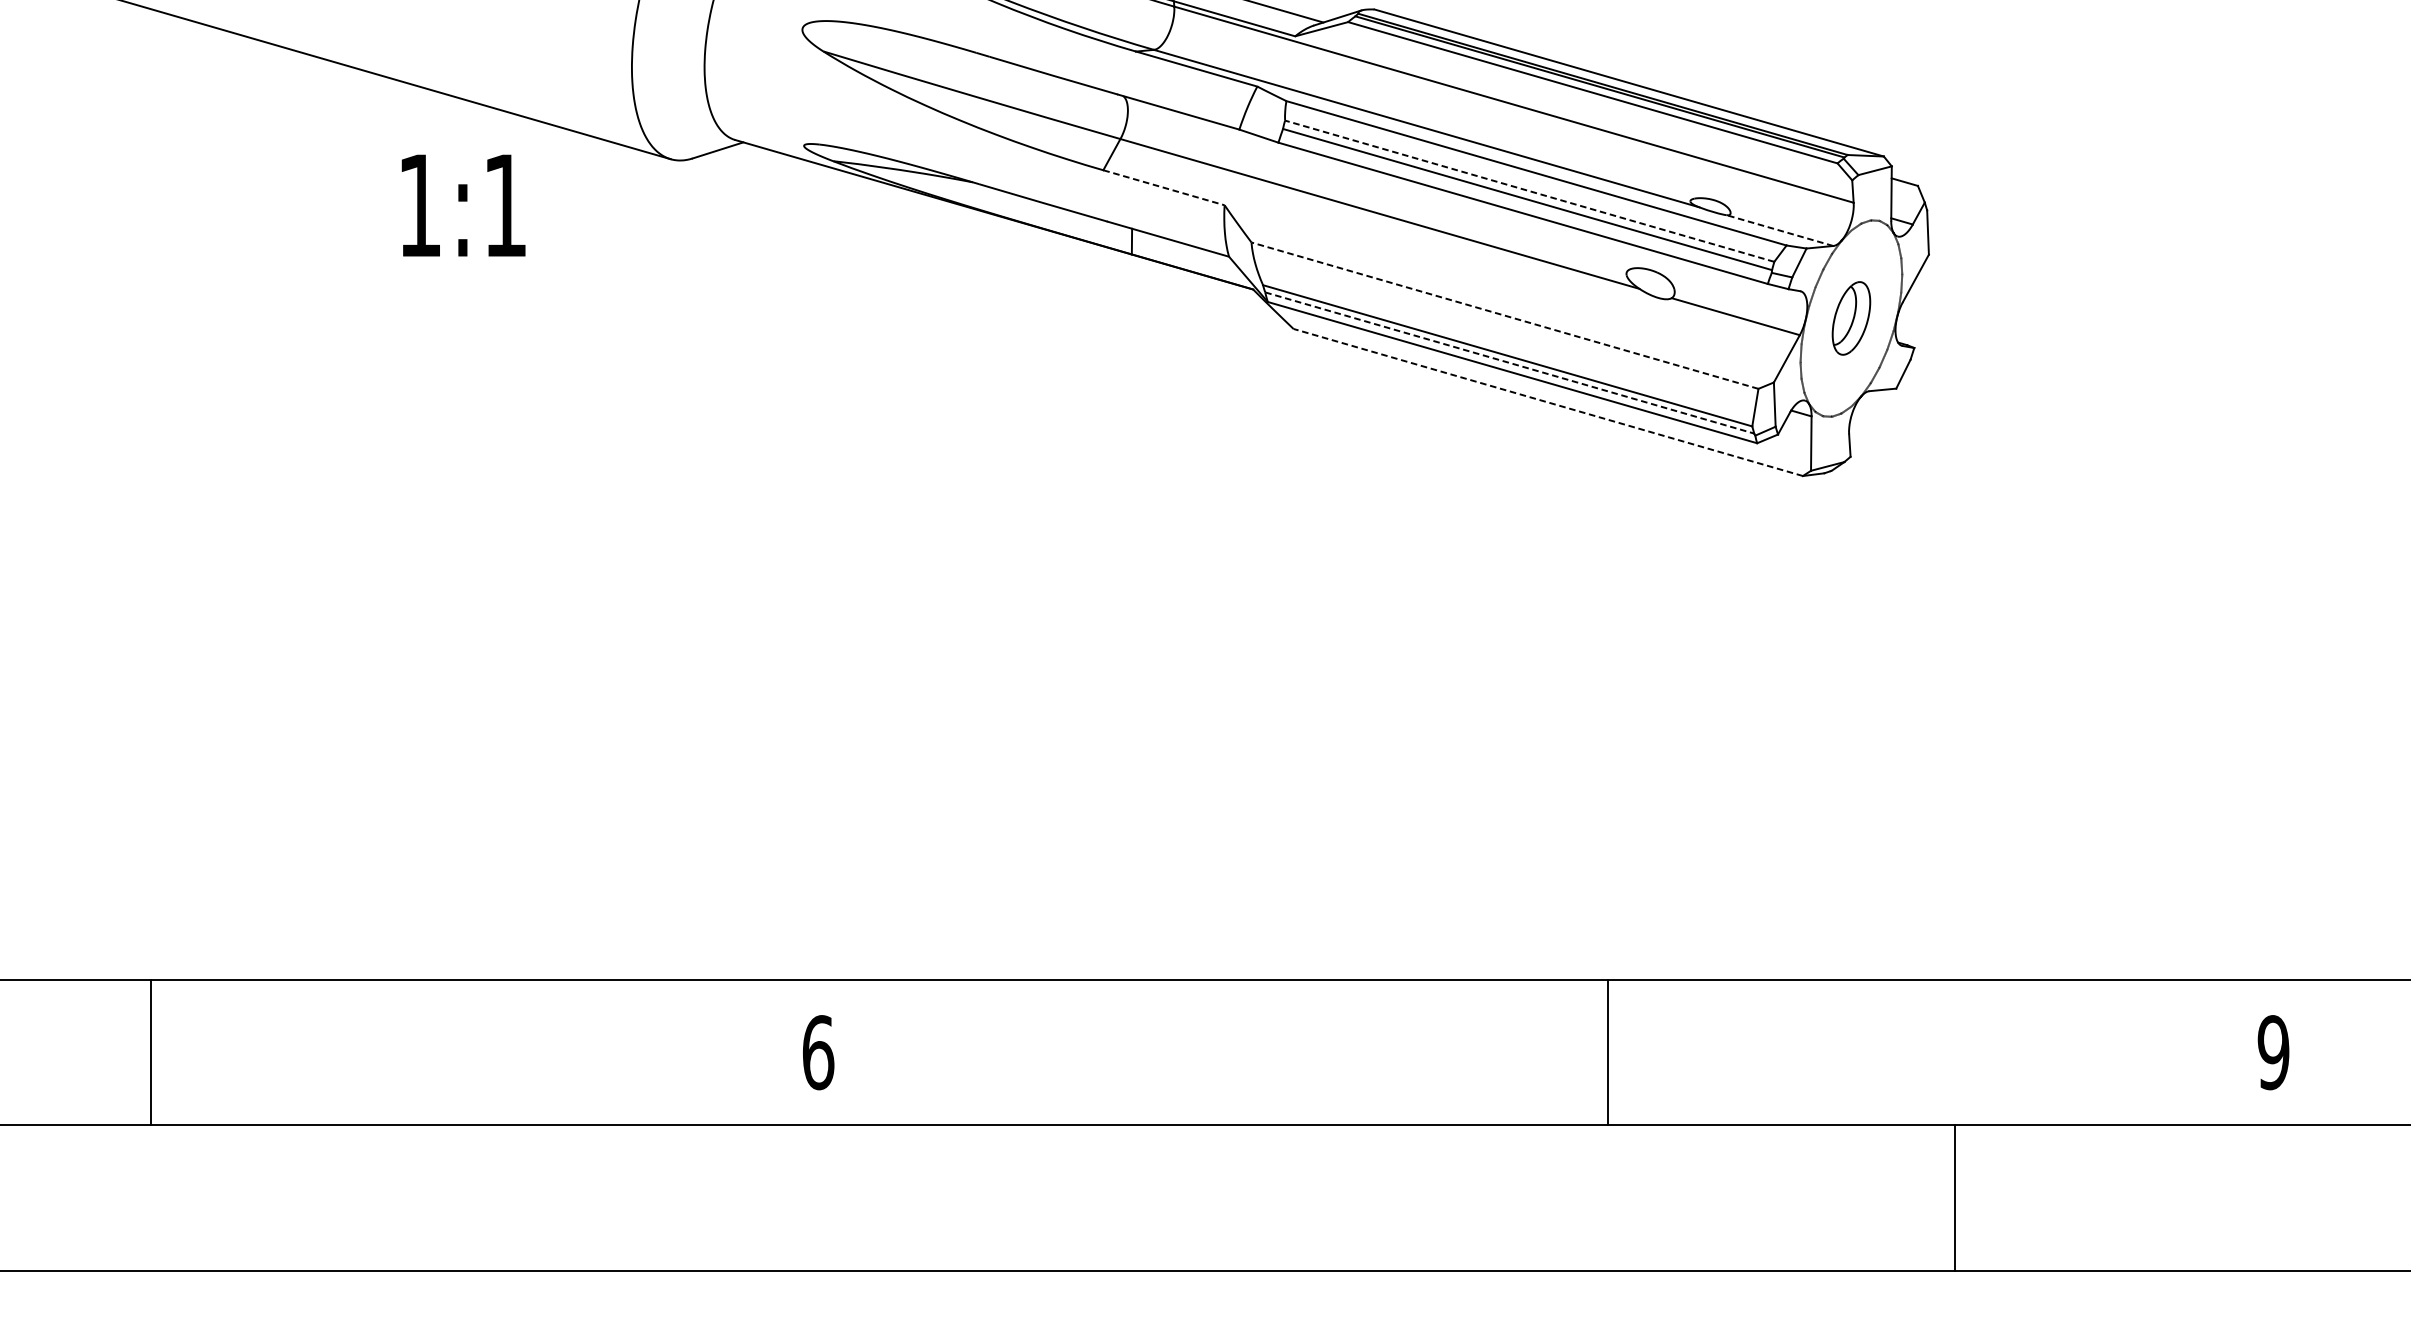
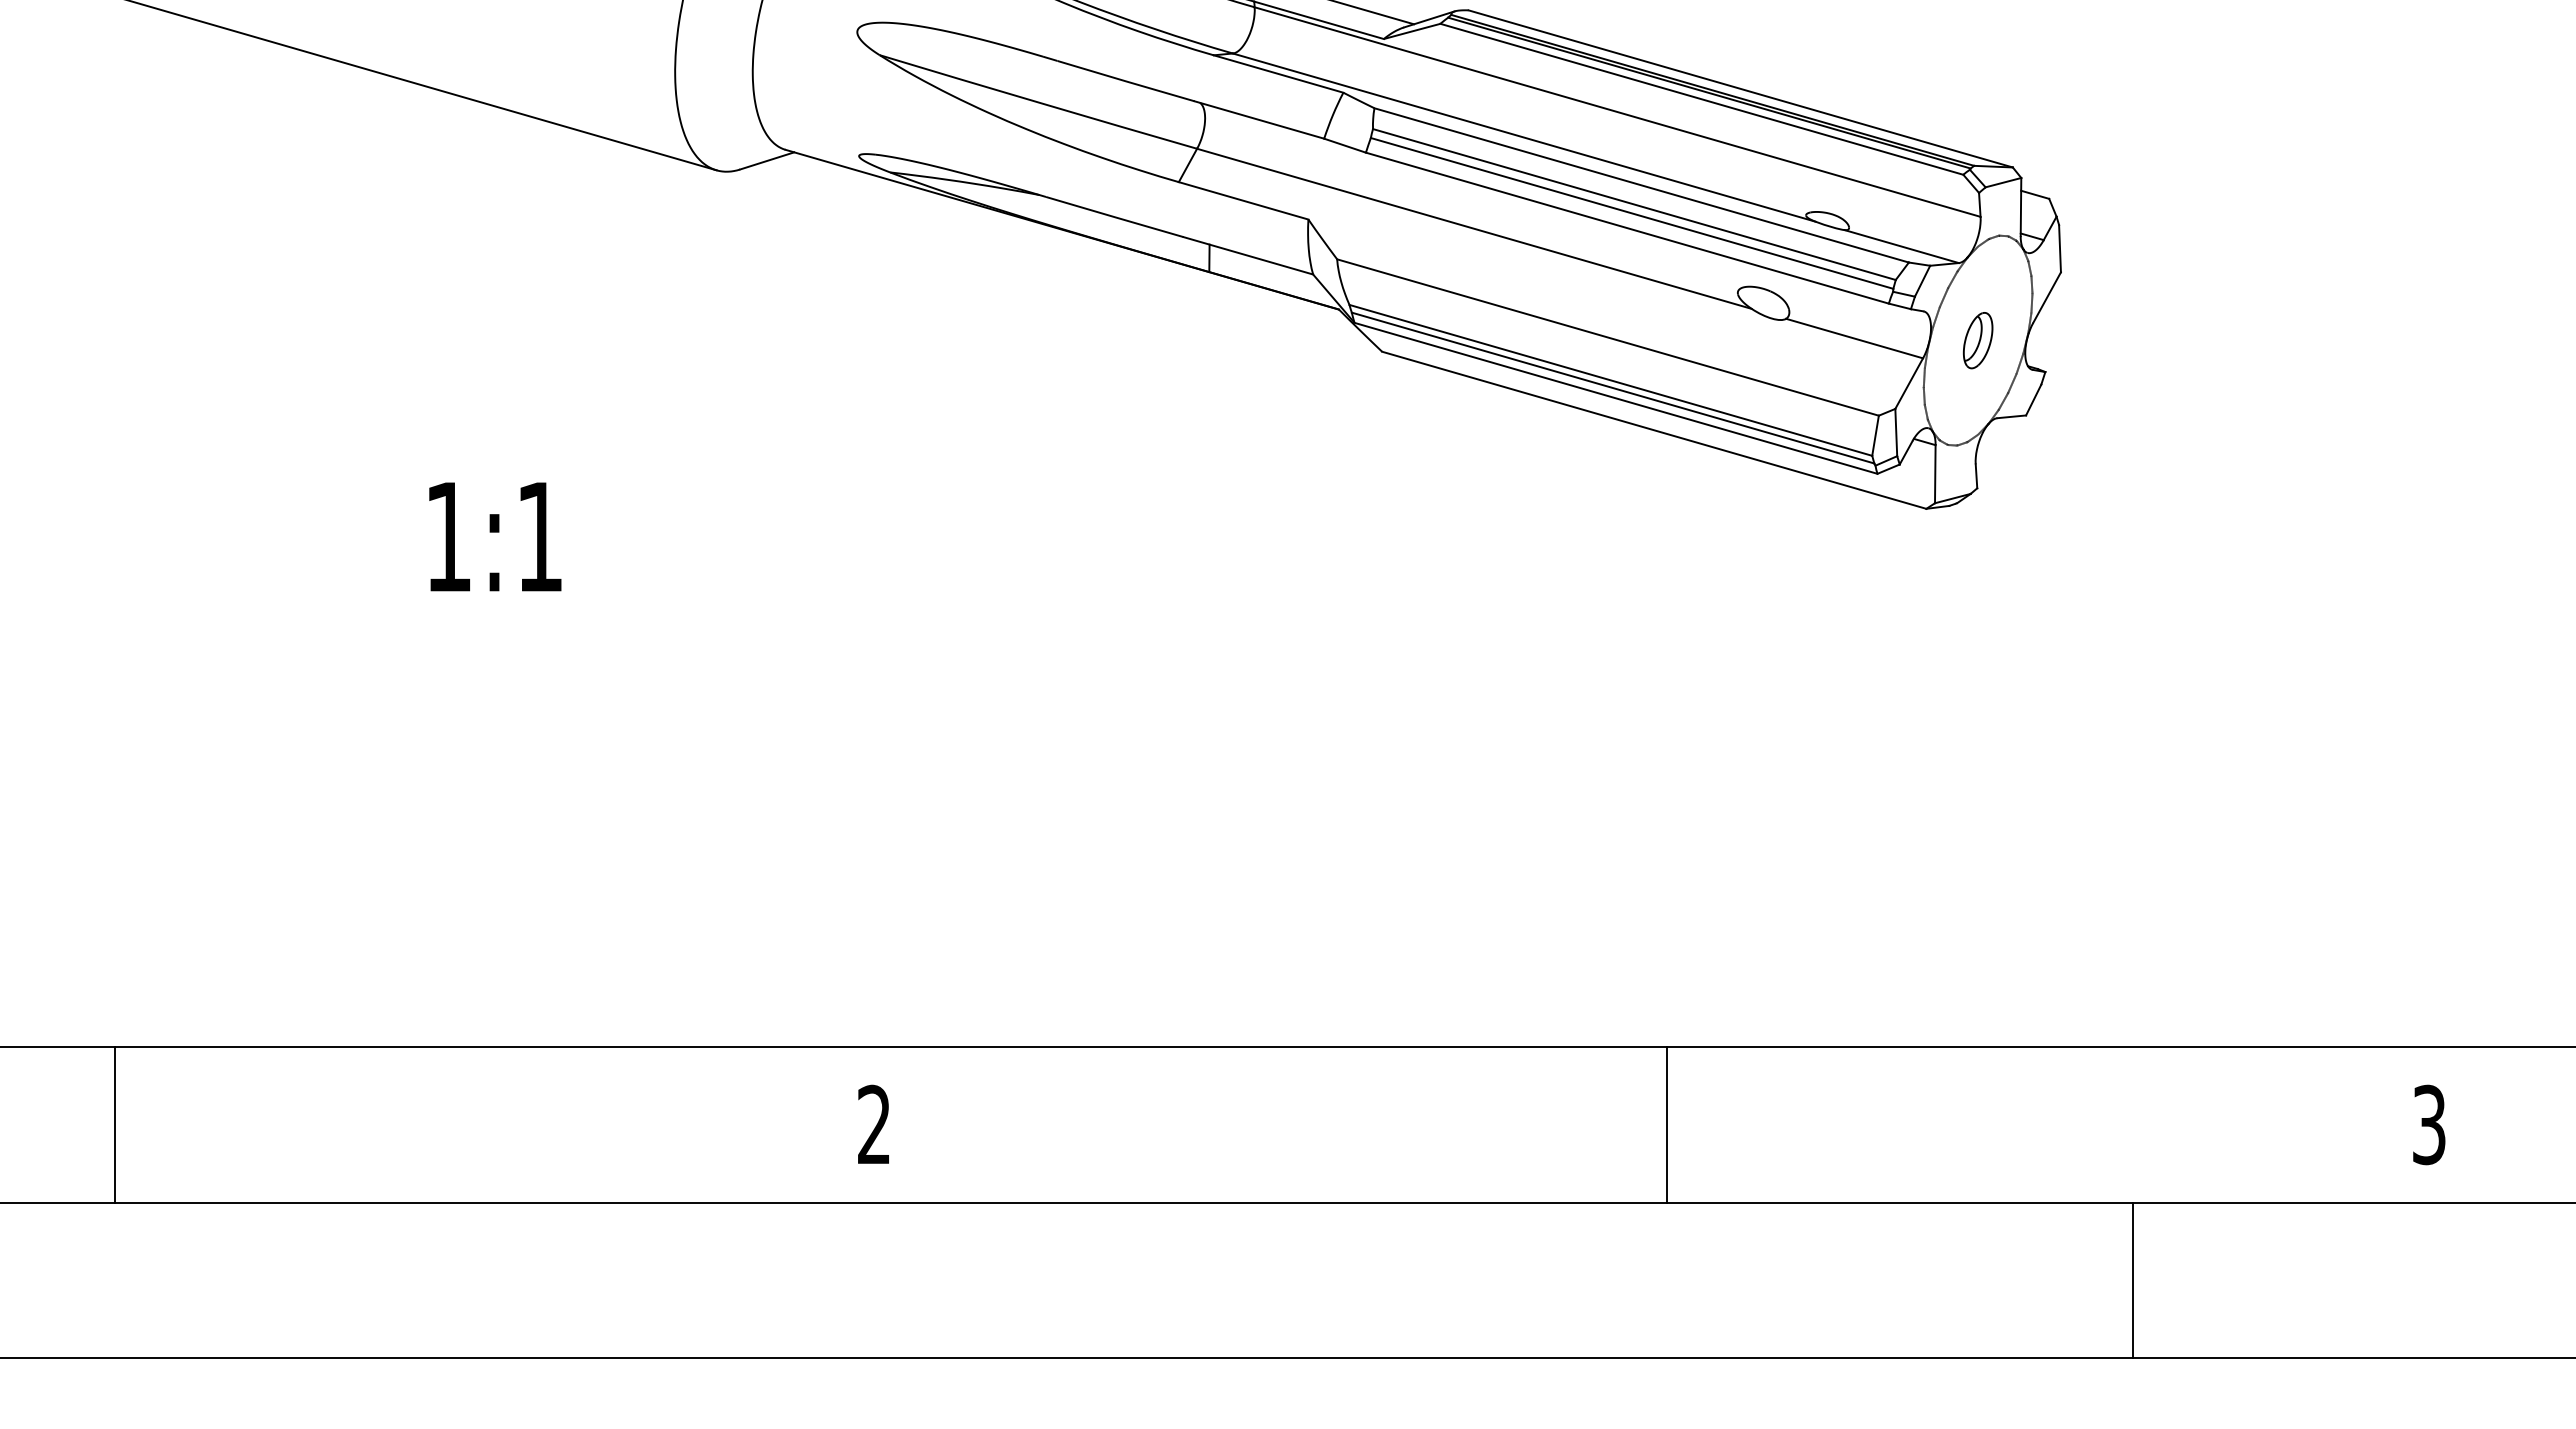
line: (1164, 187) -> (1244, 200), dashed -> solid
line: (1528, 191) -> (1633, 204), dashed -> solid
text: (463, 205) -> (495, 536), moved
line: (1779, 230) -> (1901, 246), dashed -> solid
line: (1505, 315) -> (1608, 337), dashed -> solid
part: (1850, 318) -> (1977, 340), size x0.71
line: (1510, 363) -> (1613, 388), dashed -> solid
line: (1547, 402) -> (1653, 430), dashed -> solid
line: (150, 1052) -> (114, 1124), moved
text: (818, 1052) -> (874, 1124), 6 -> 2
line: (1608, 1052) -> (1667, 1124), moved
text: (2273, 1052) -> (2429, 1124), 9 -> 3
line: (1954, 1197) -> (2132, 1279), moved

